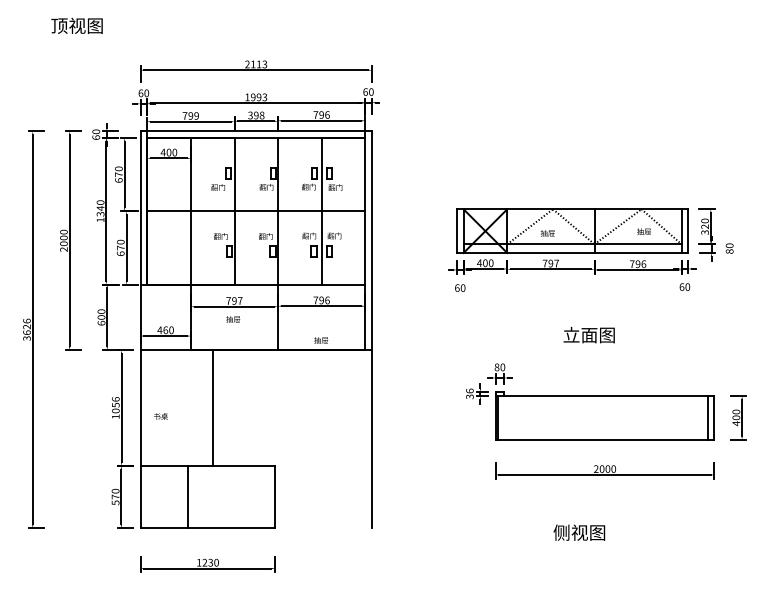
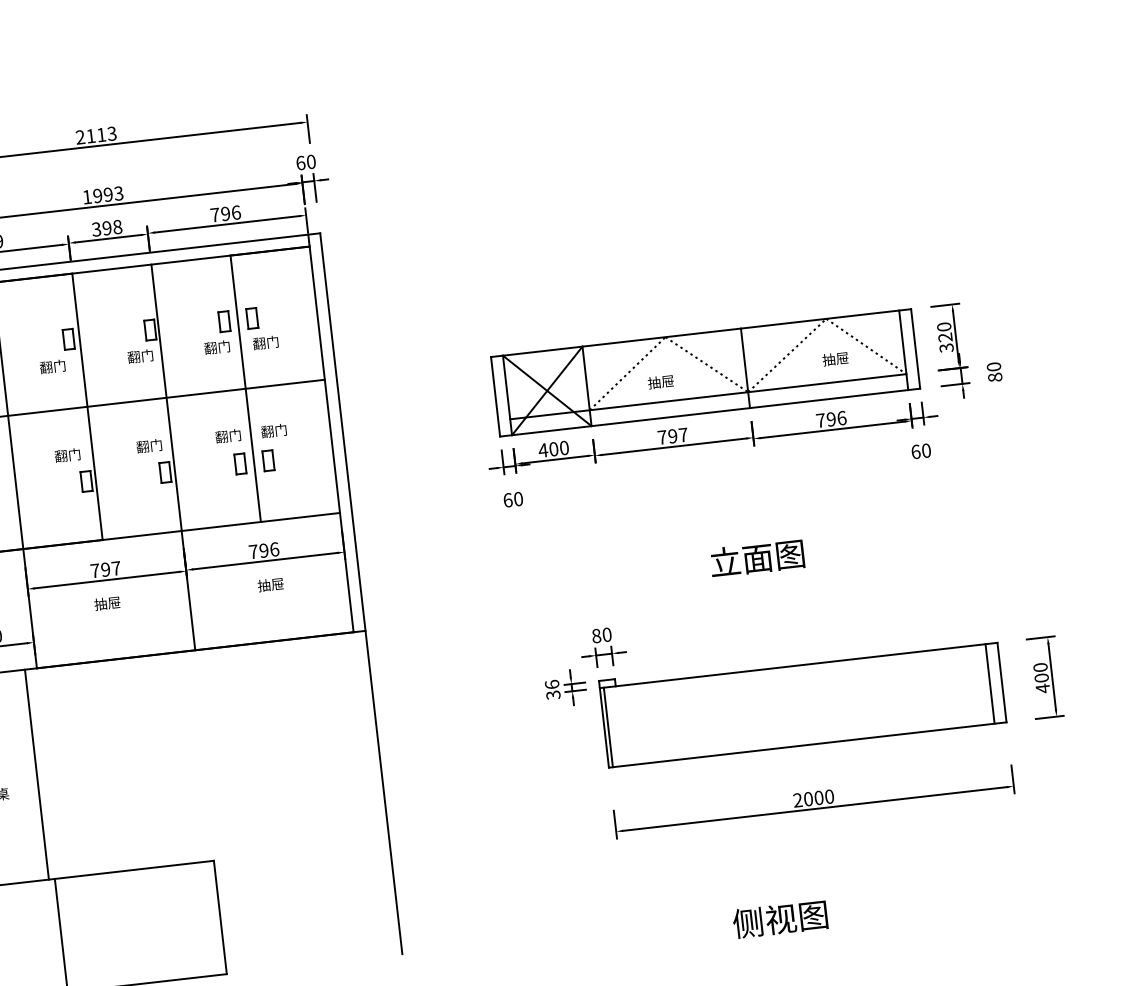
text: (321, 340) -> (271, 584), moved
line: (213, 407) -> (37, 773), moved

